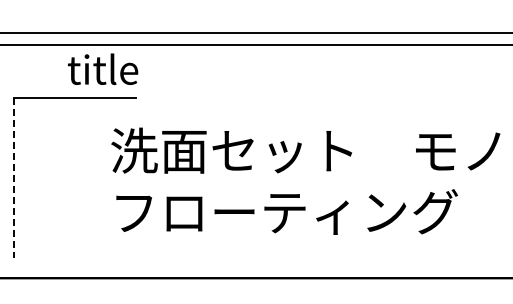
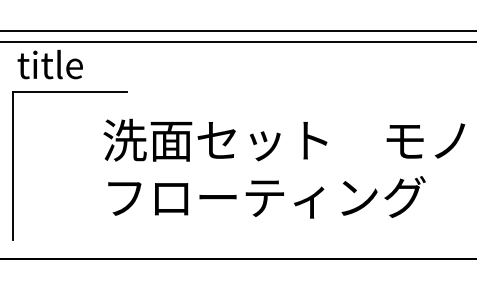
text: (103, 68) -> (50, 63), moved
line: (13, 178) -> (12, 166), dashed -> solid

